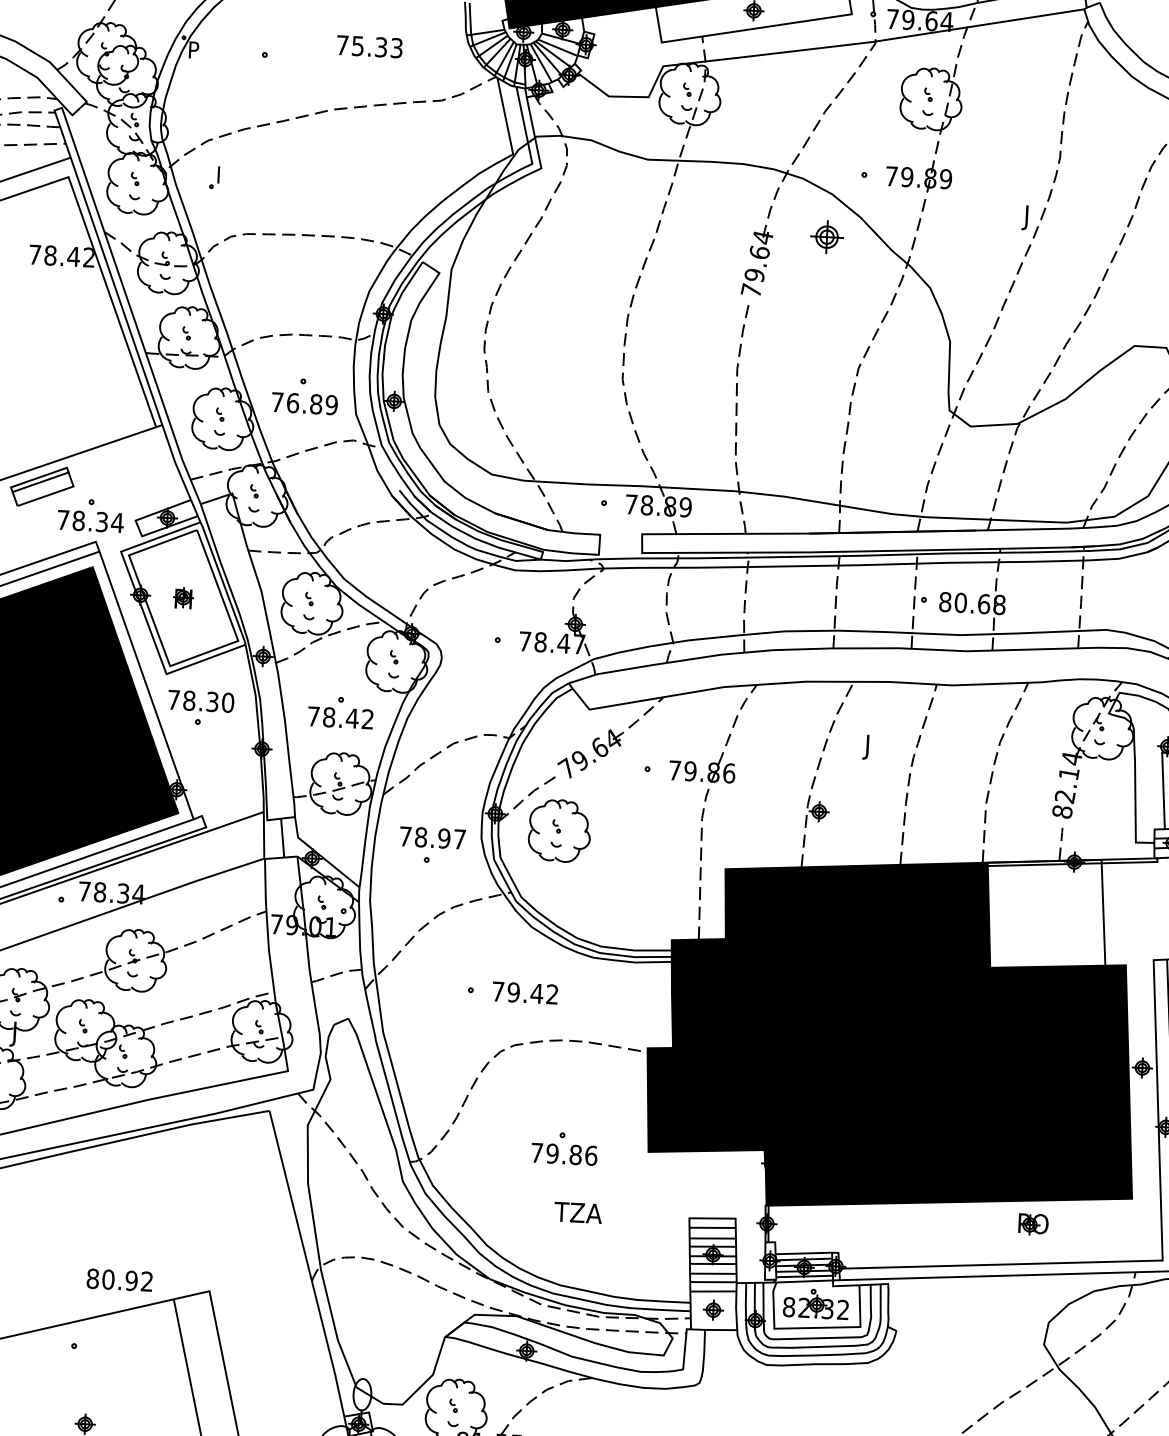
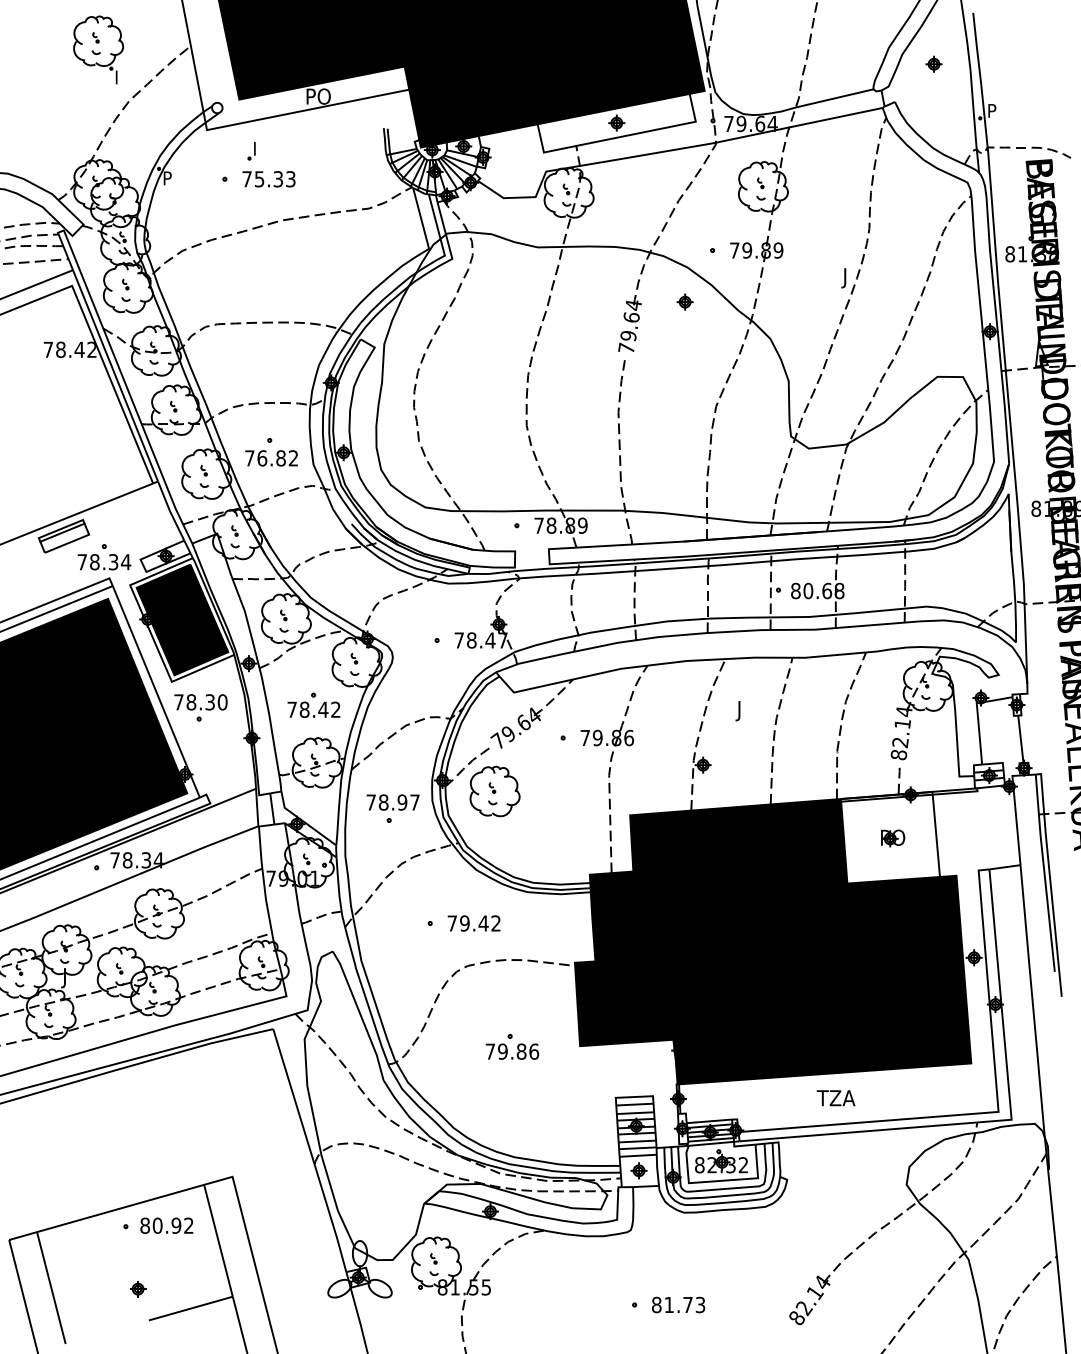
text: (369, 47) -> (268, 179), moved
part: (214, 178) -> (251, 151), moved
part: (826, 236) -> (684, 301), size x0.62
text: (331, 405) -> (293, 458), 76.89 -> 76.82
fill: (183, 597) -> (182, 619), added
text: (577, 1213) -> (835, 1098), moved
part: (1034, 1224) -> (893, 838), moved
text: (119, 1279) -> (166, 1225), moved

